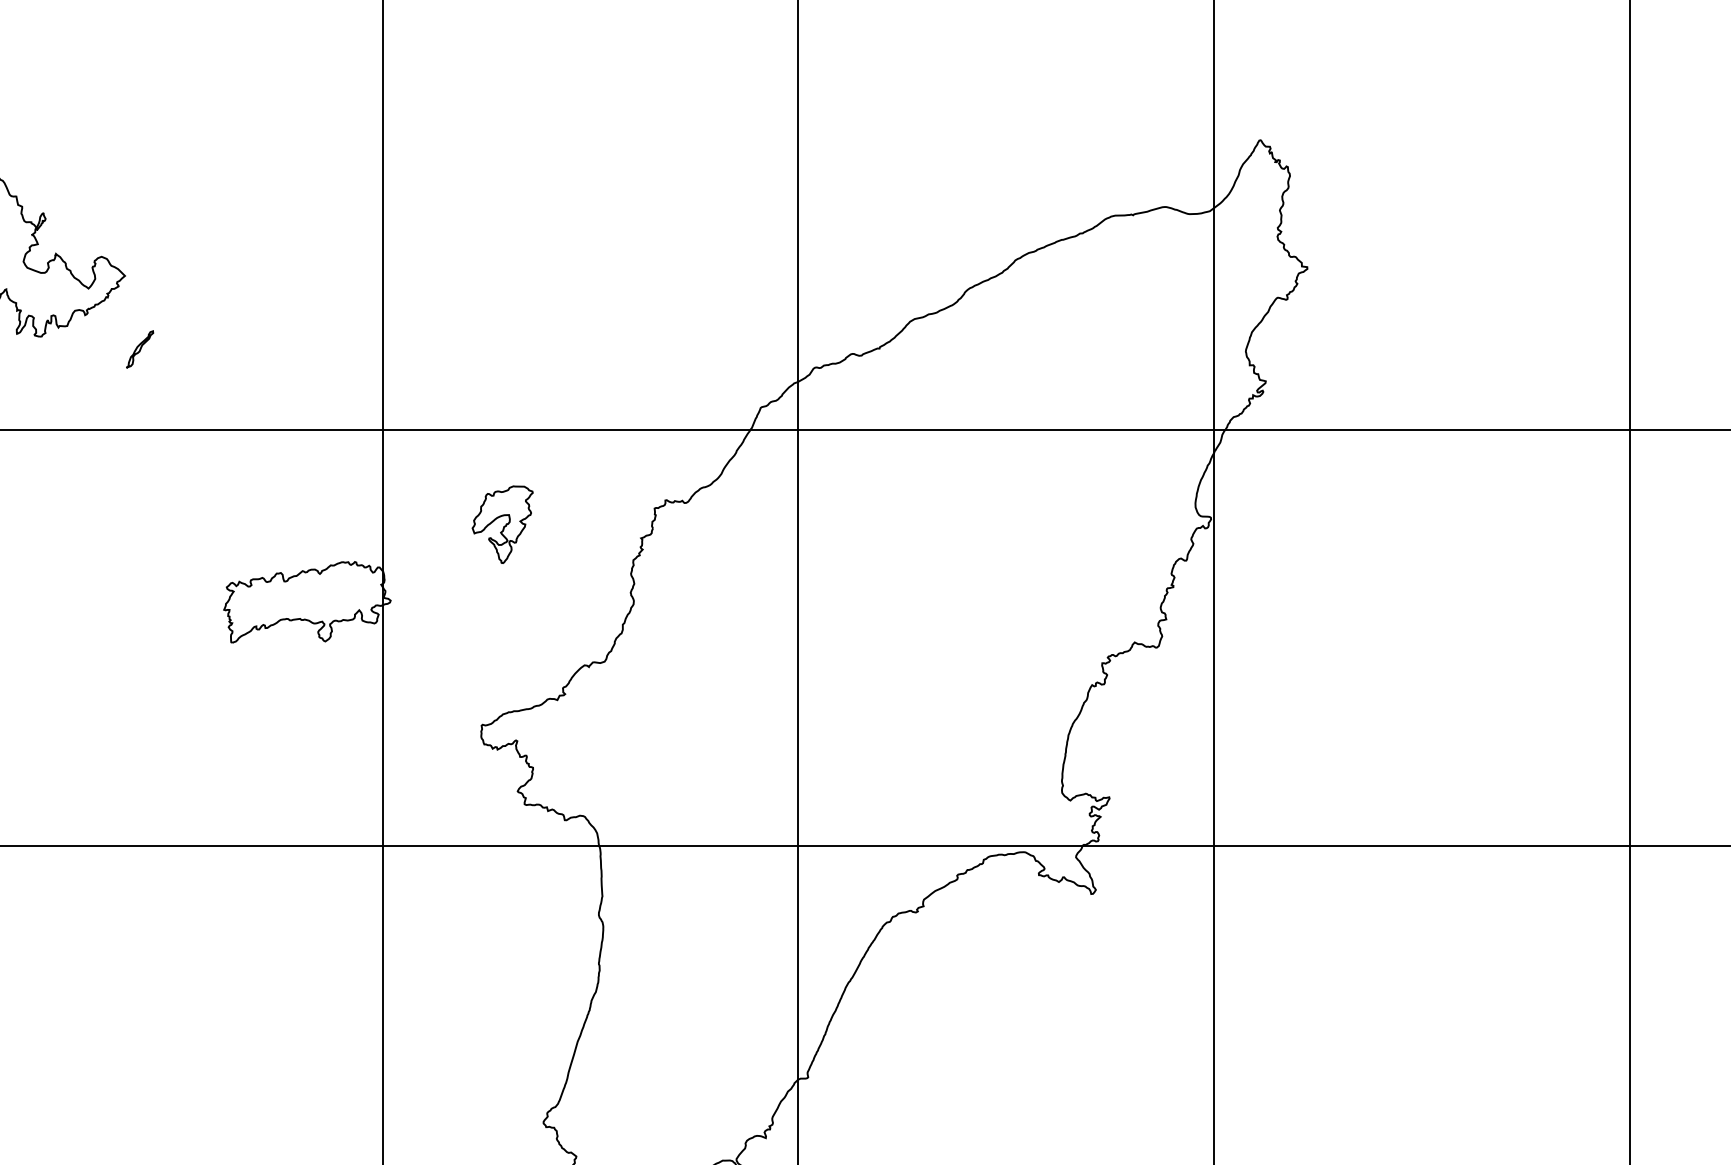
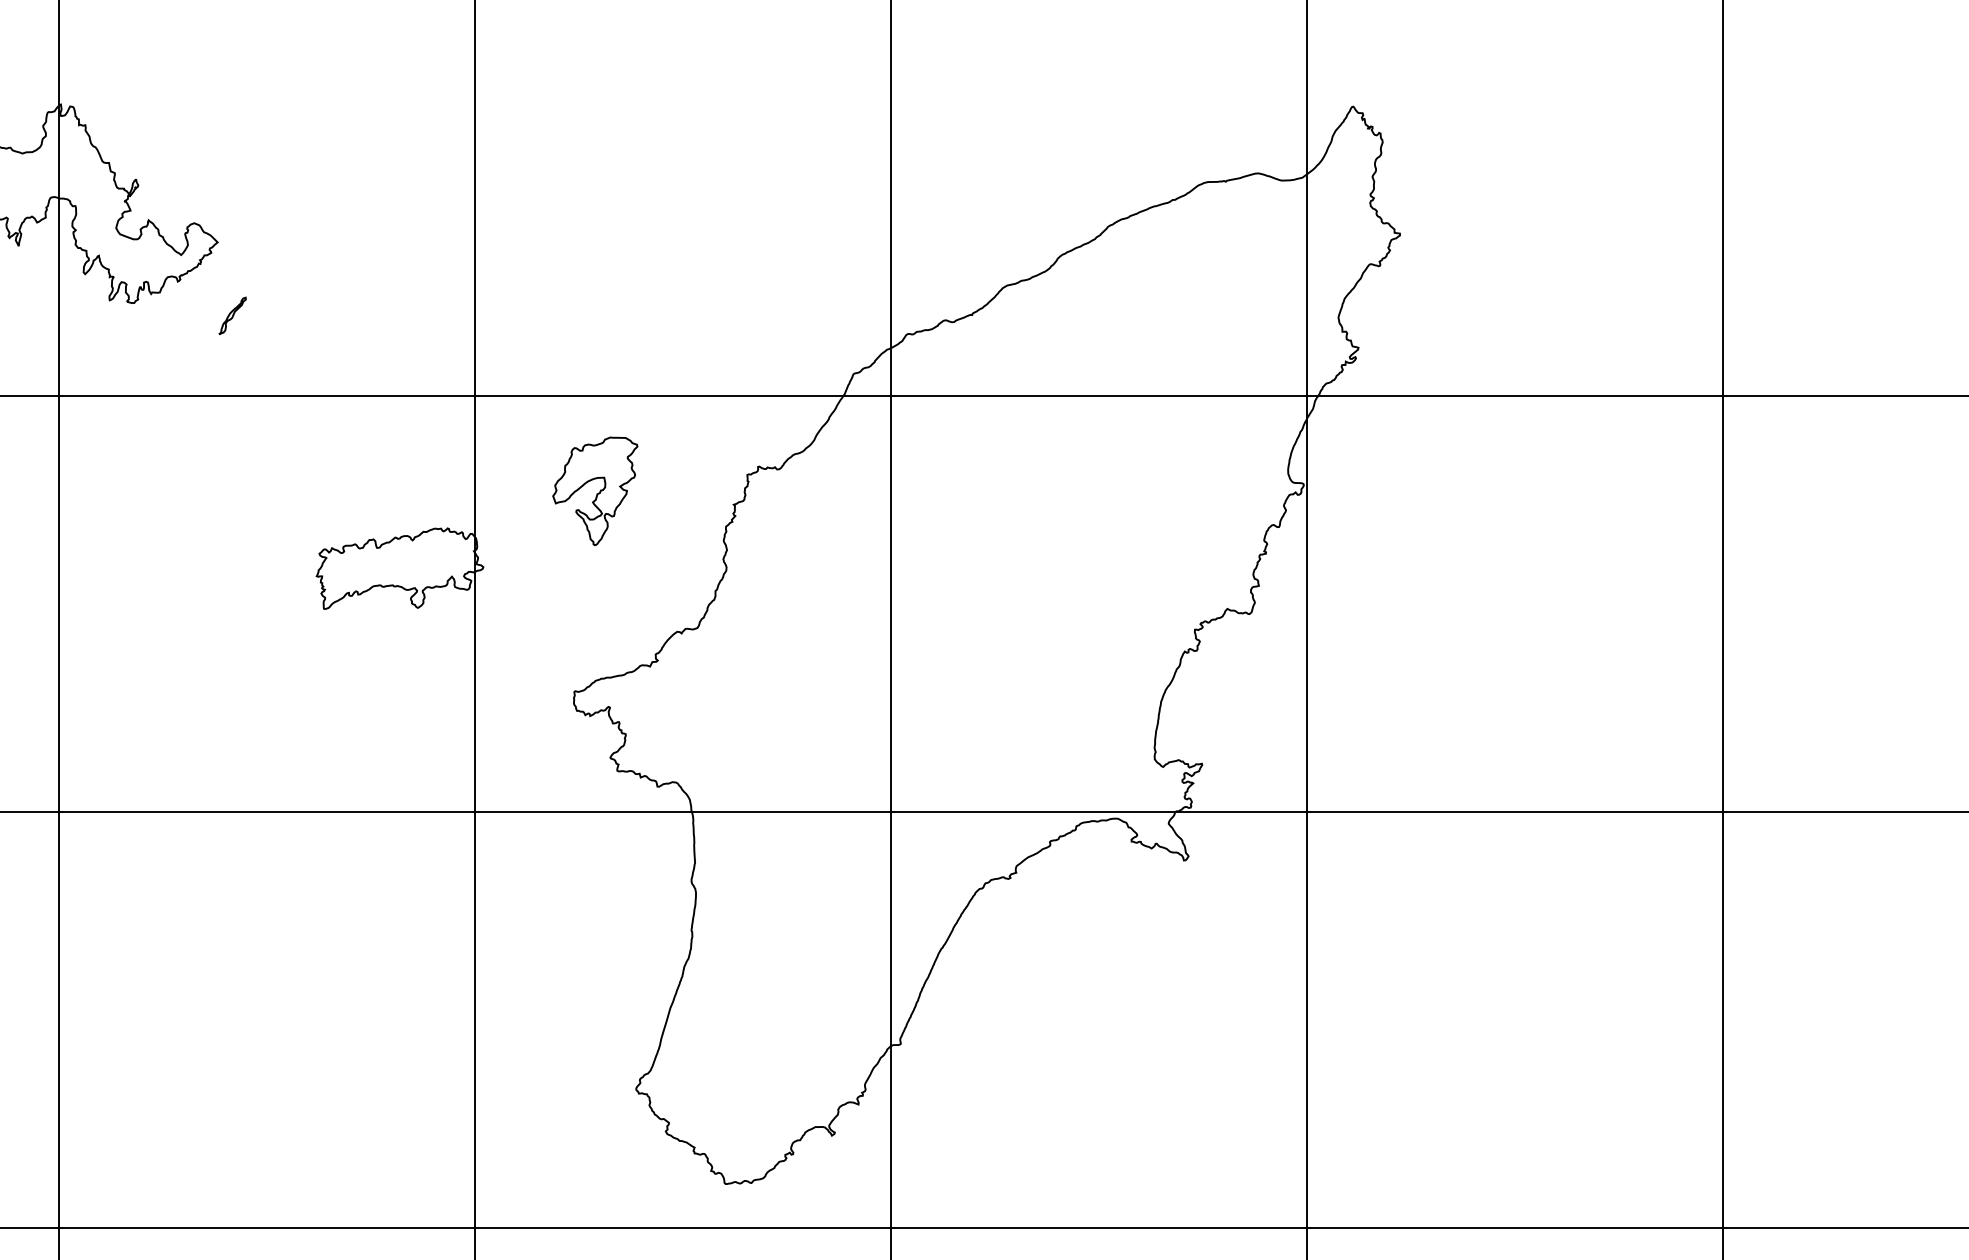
part: (502, 524) -> (595, 490), size x1.4

